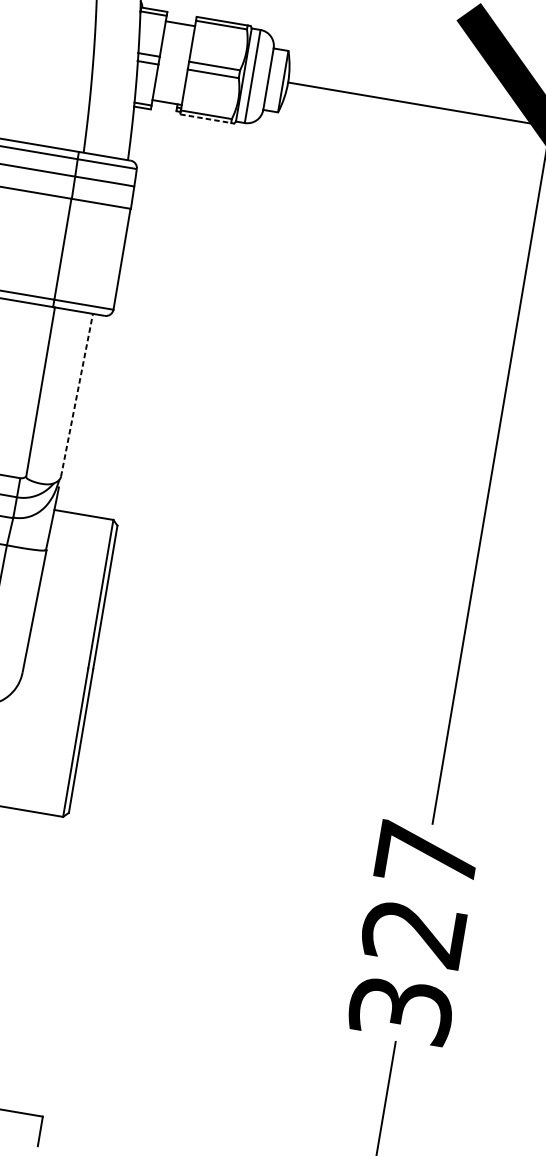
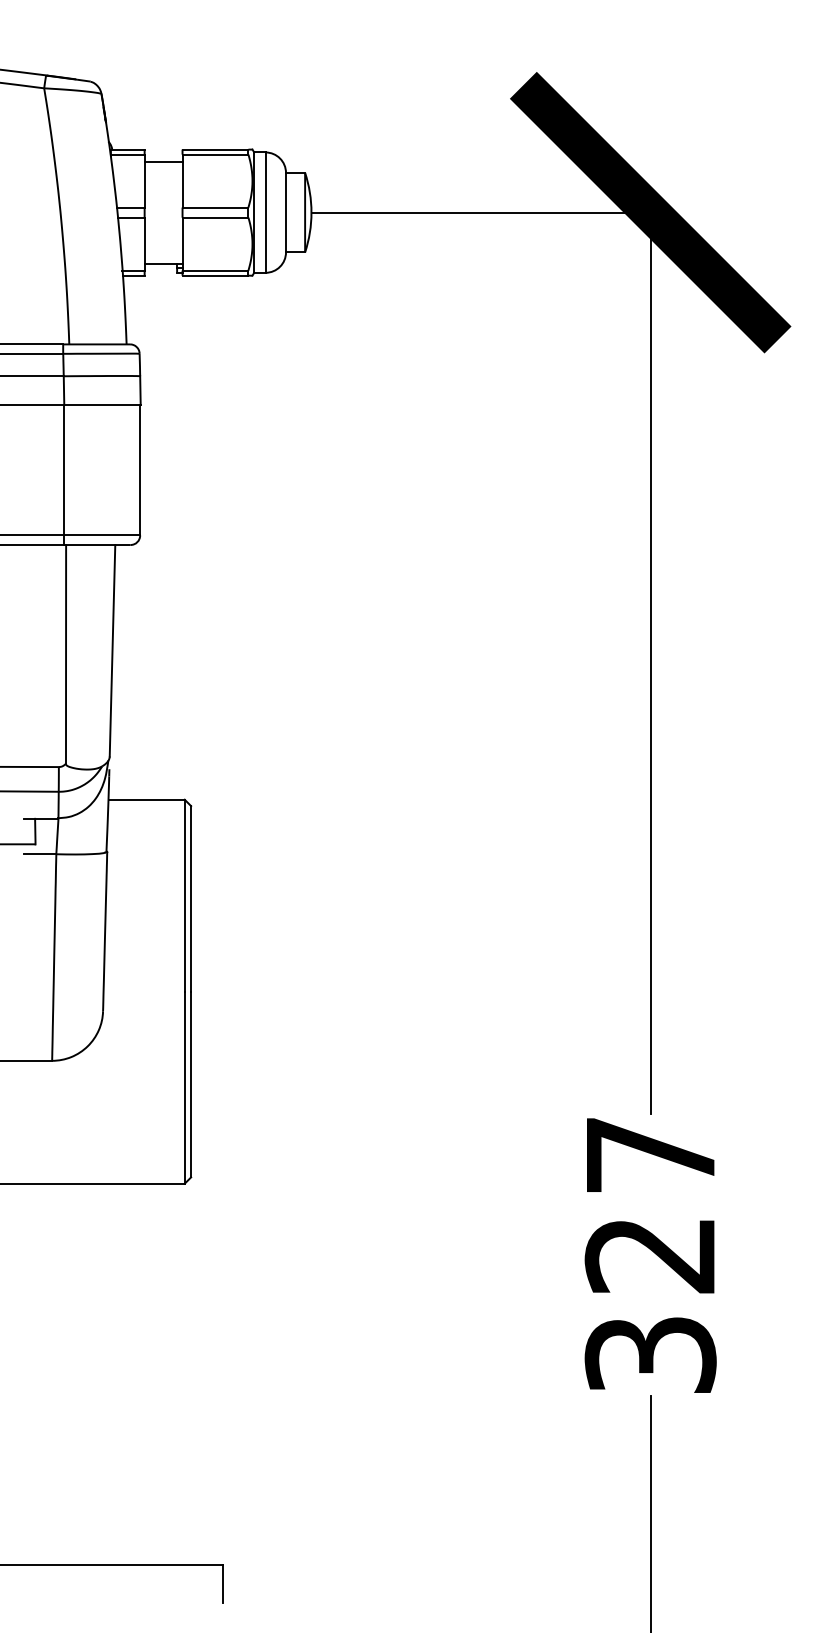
line: (205, 118) -> (215, 275), dashed -> solid
line: (77, 395) -> (112, 650), dashed -> solid

